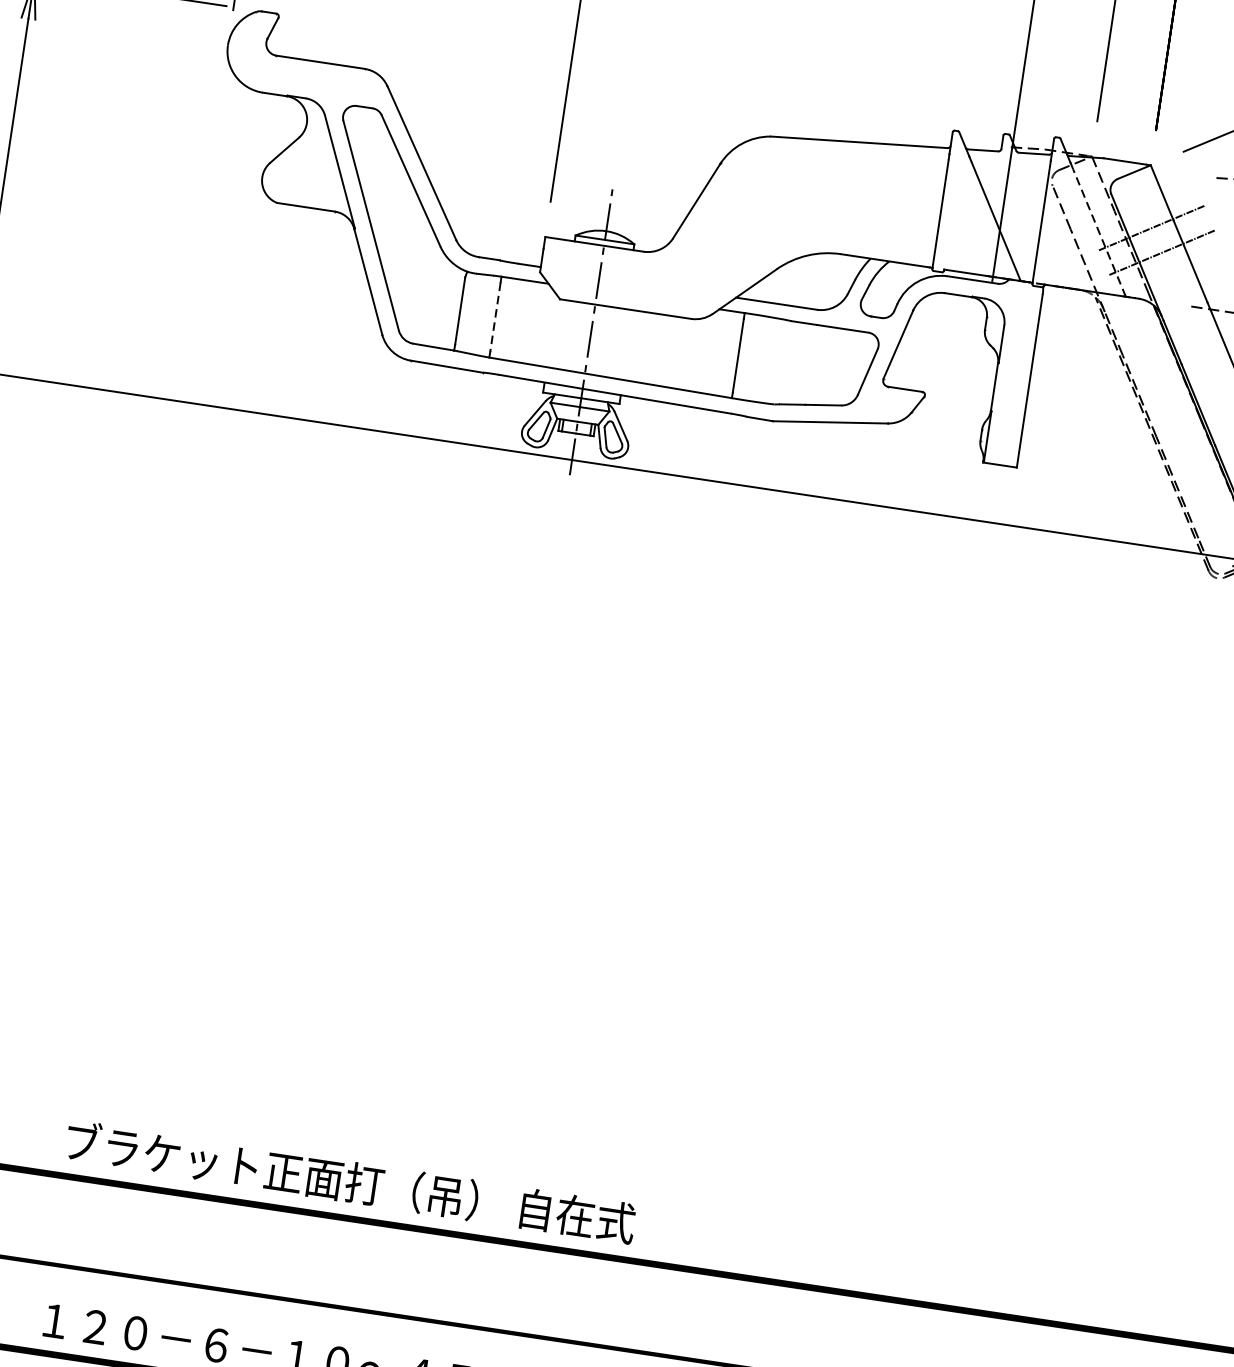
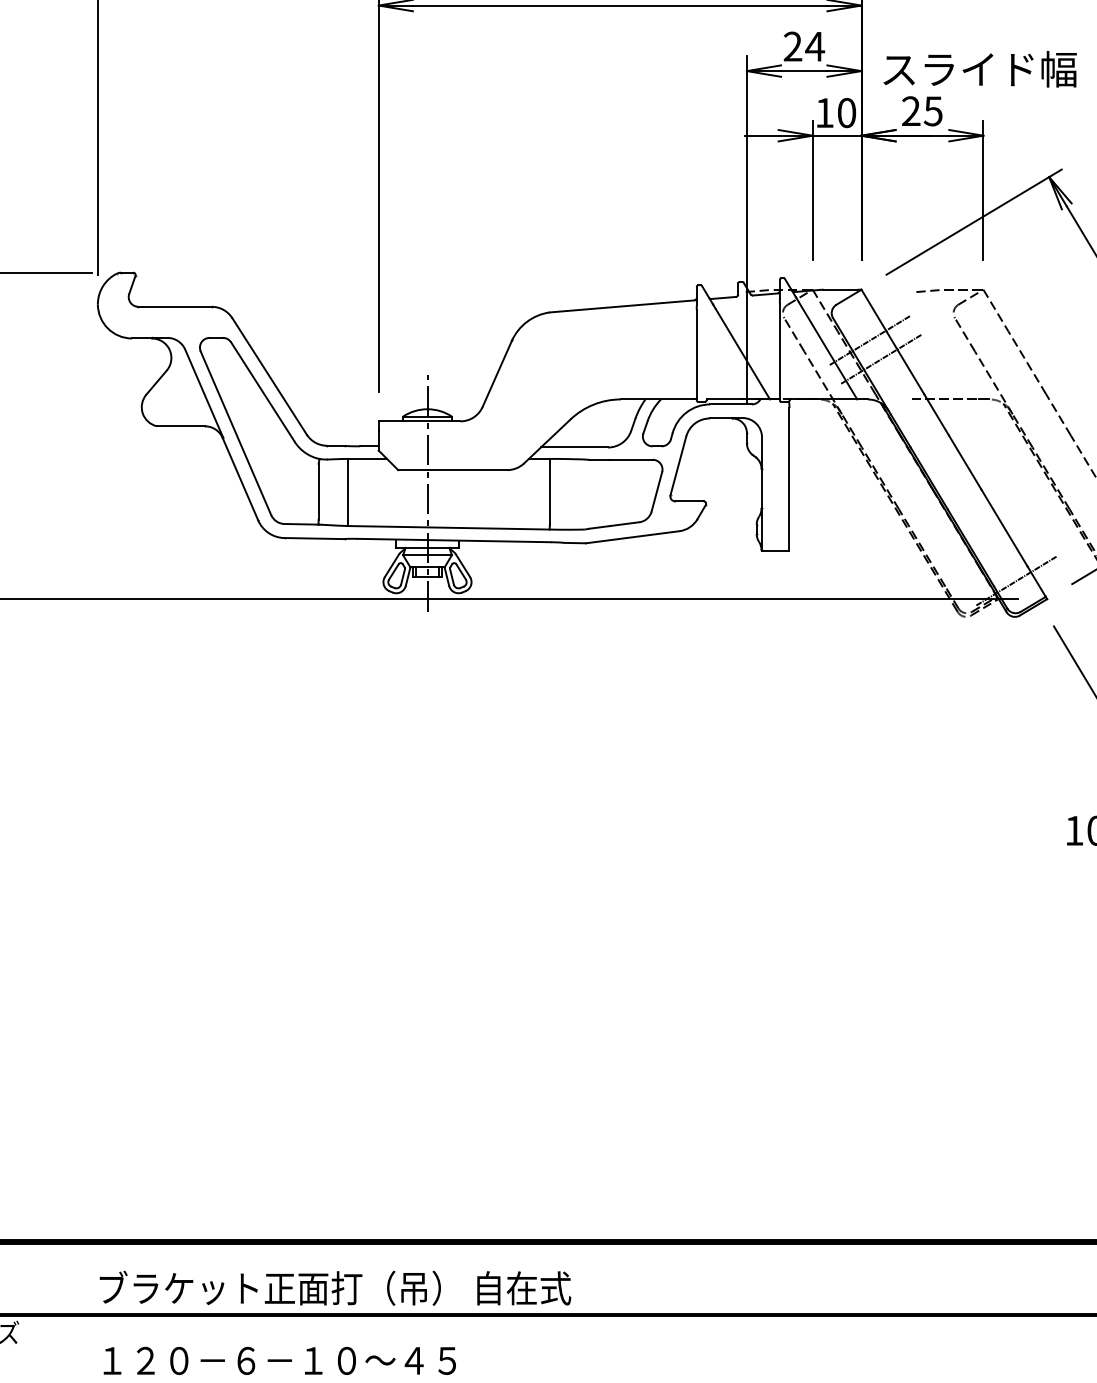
line: (1100, 232) -> (828, 350), dashed -> solid
line: (494, 317) -> (347, 492), dashed -> solid
text: (350, 1181) -> (335, 1287), moved

